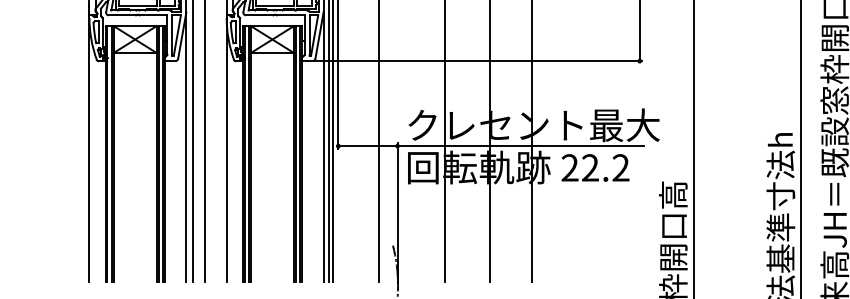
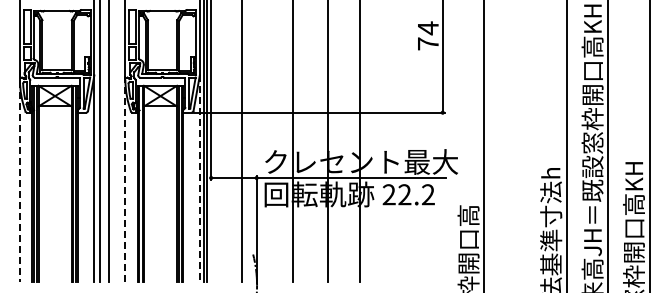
line: (88, 144) -> (19, 176), solid -> dashed
line: (226, 148) -> (125, 179), solid -> dashed
line: (323, 148) -> (199, 179), solid -> dashed

